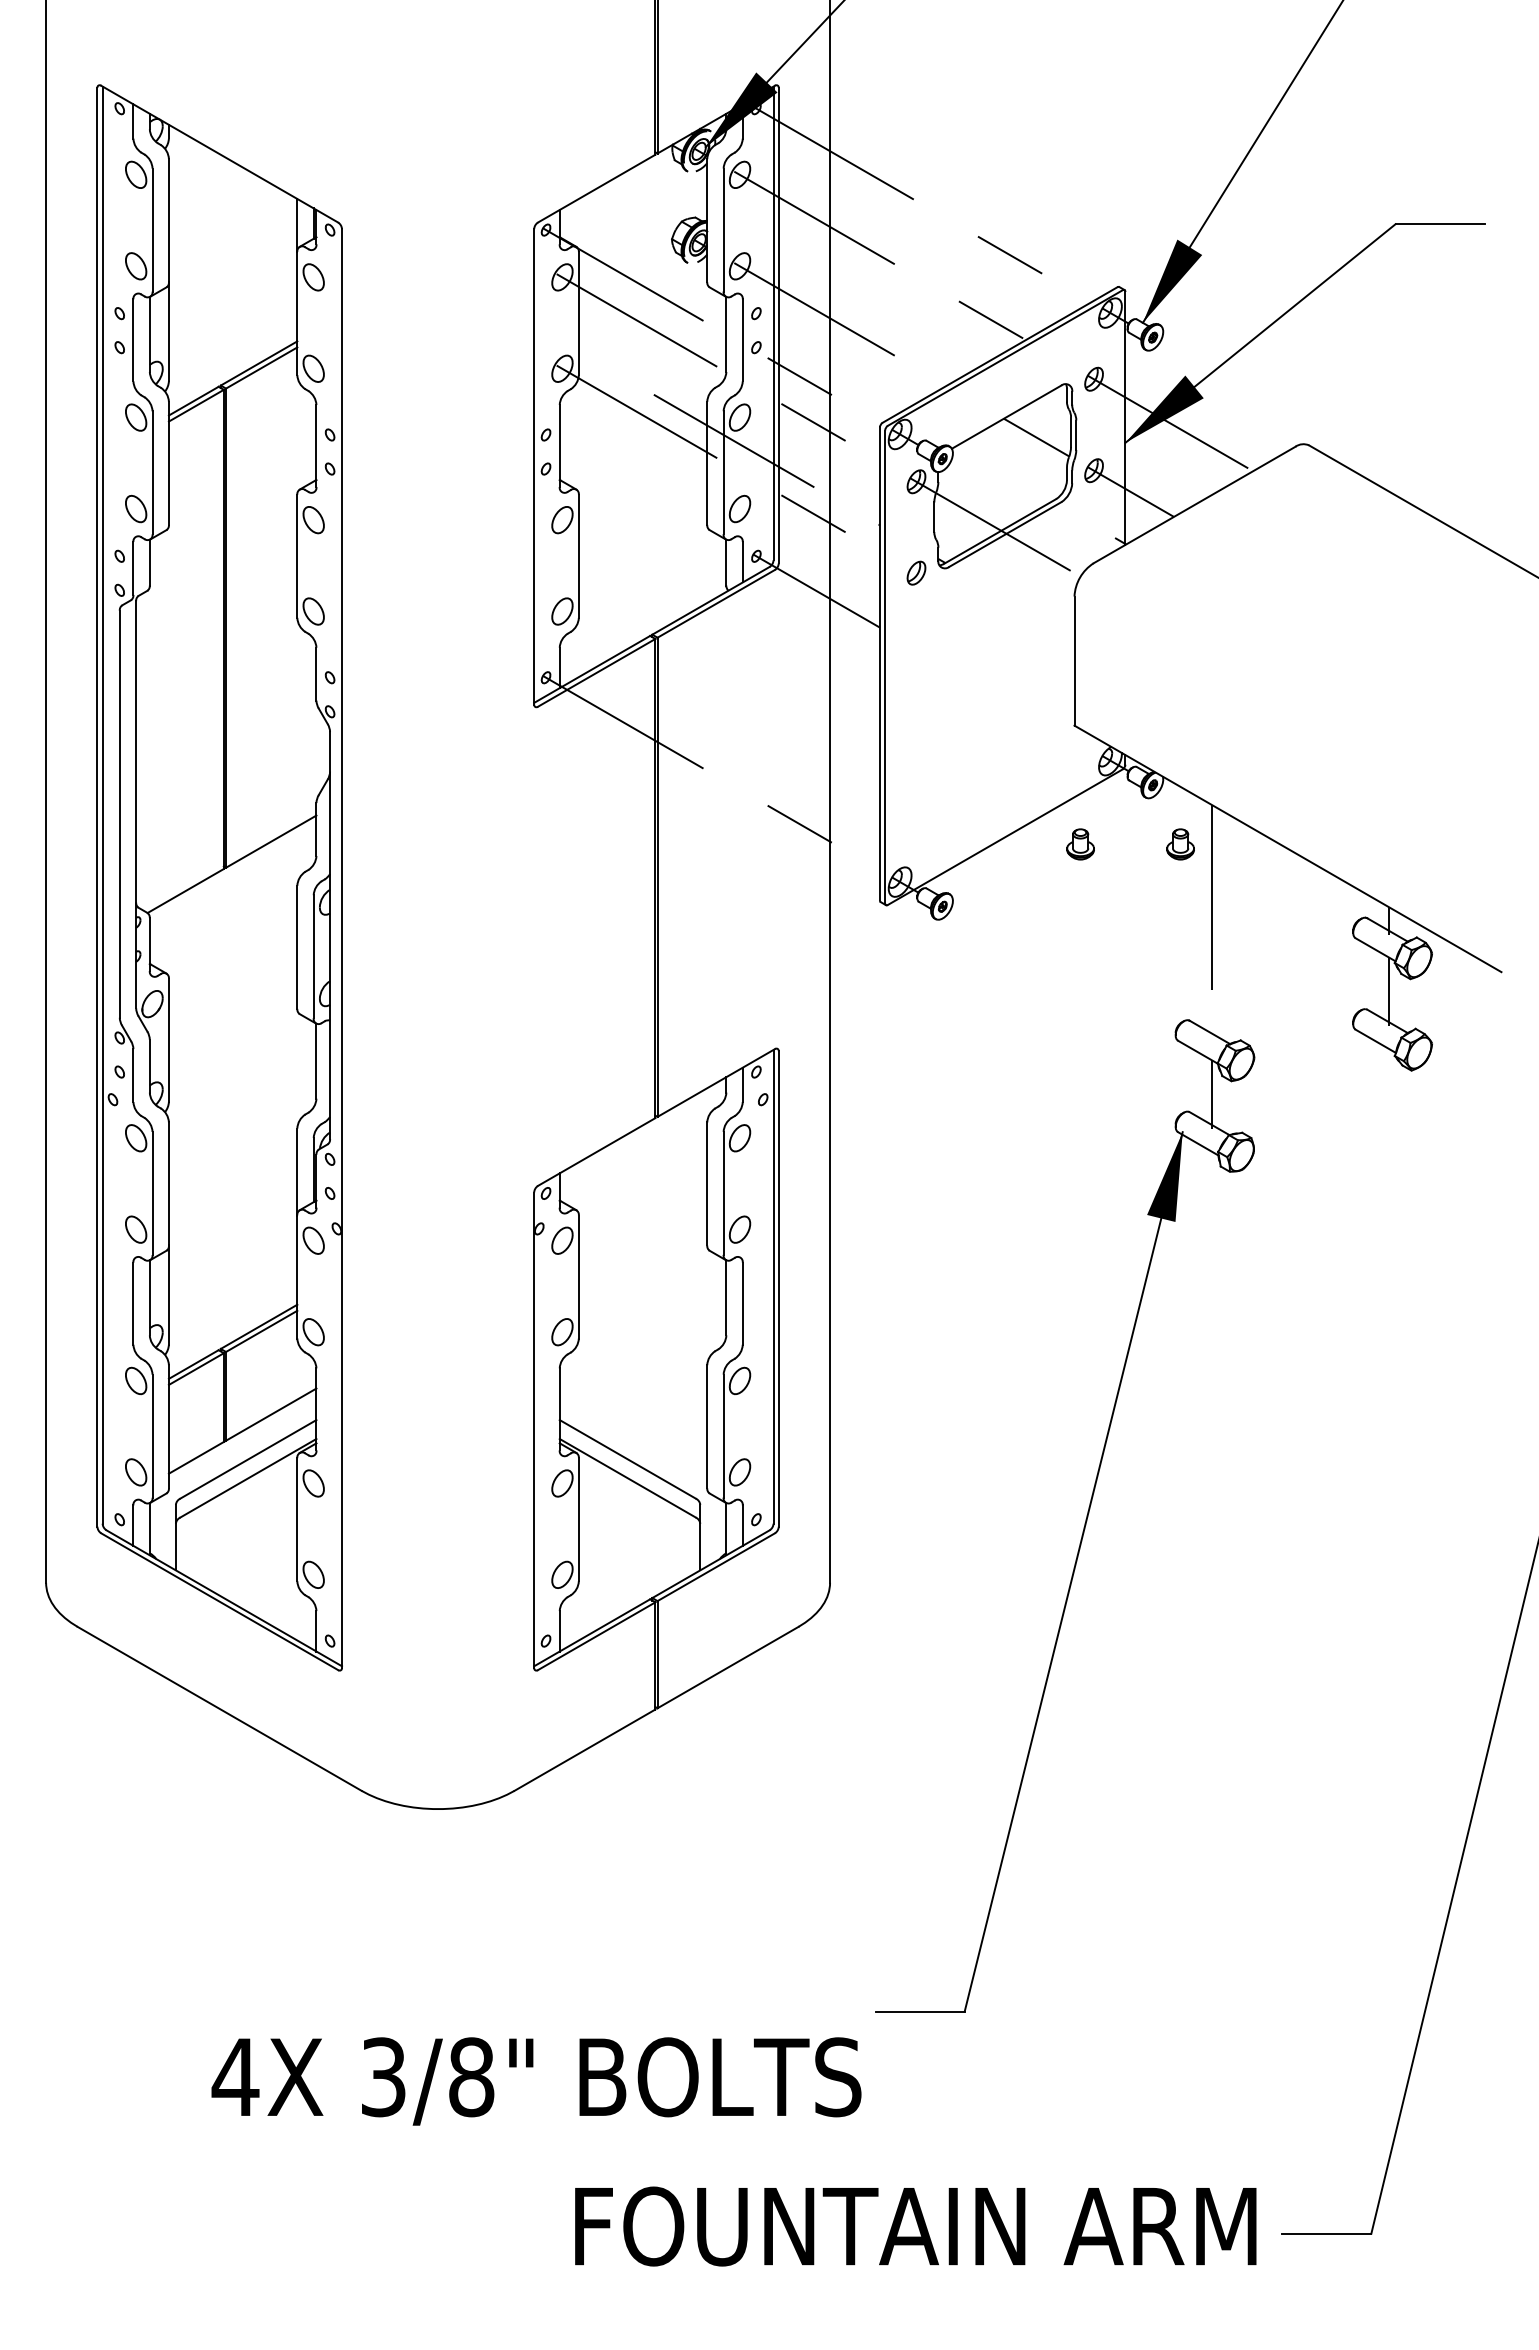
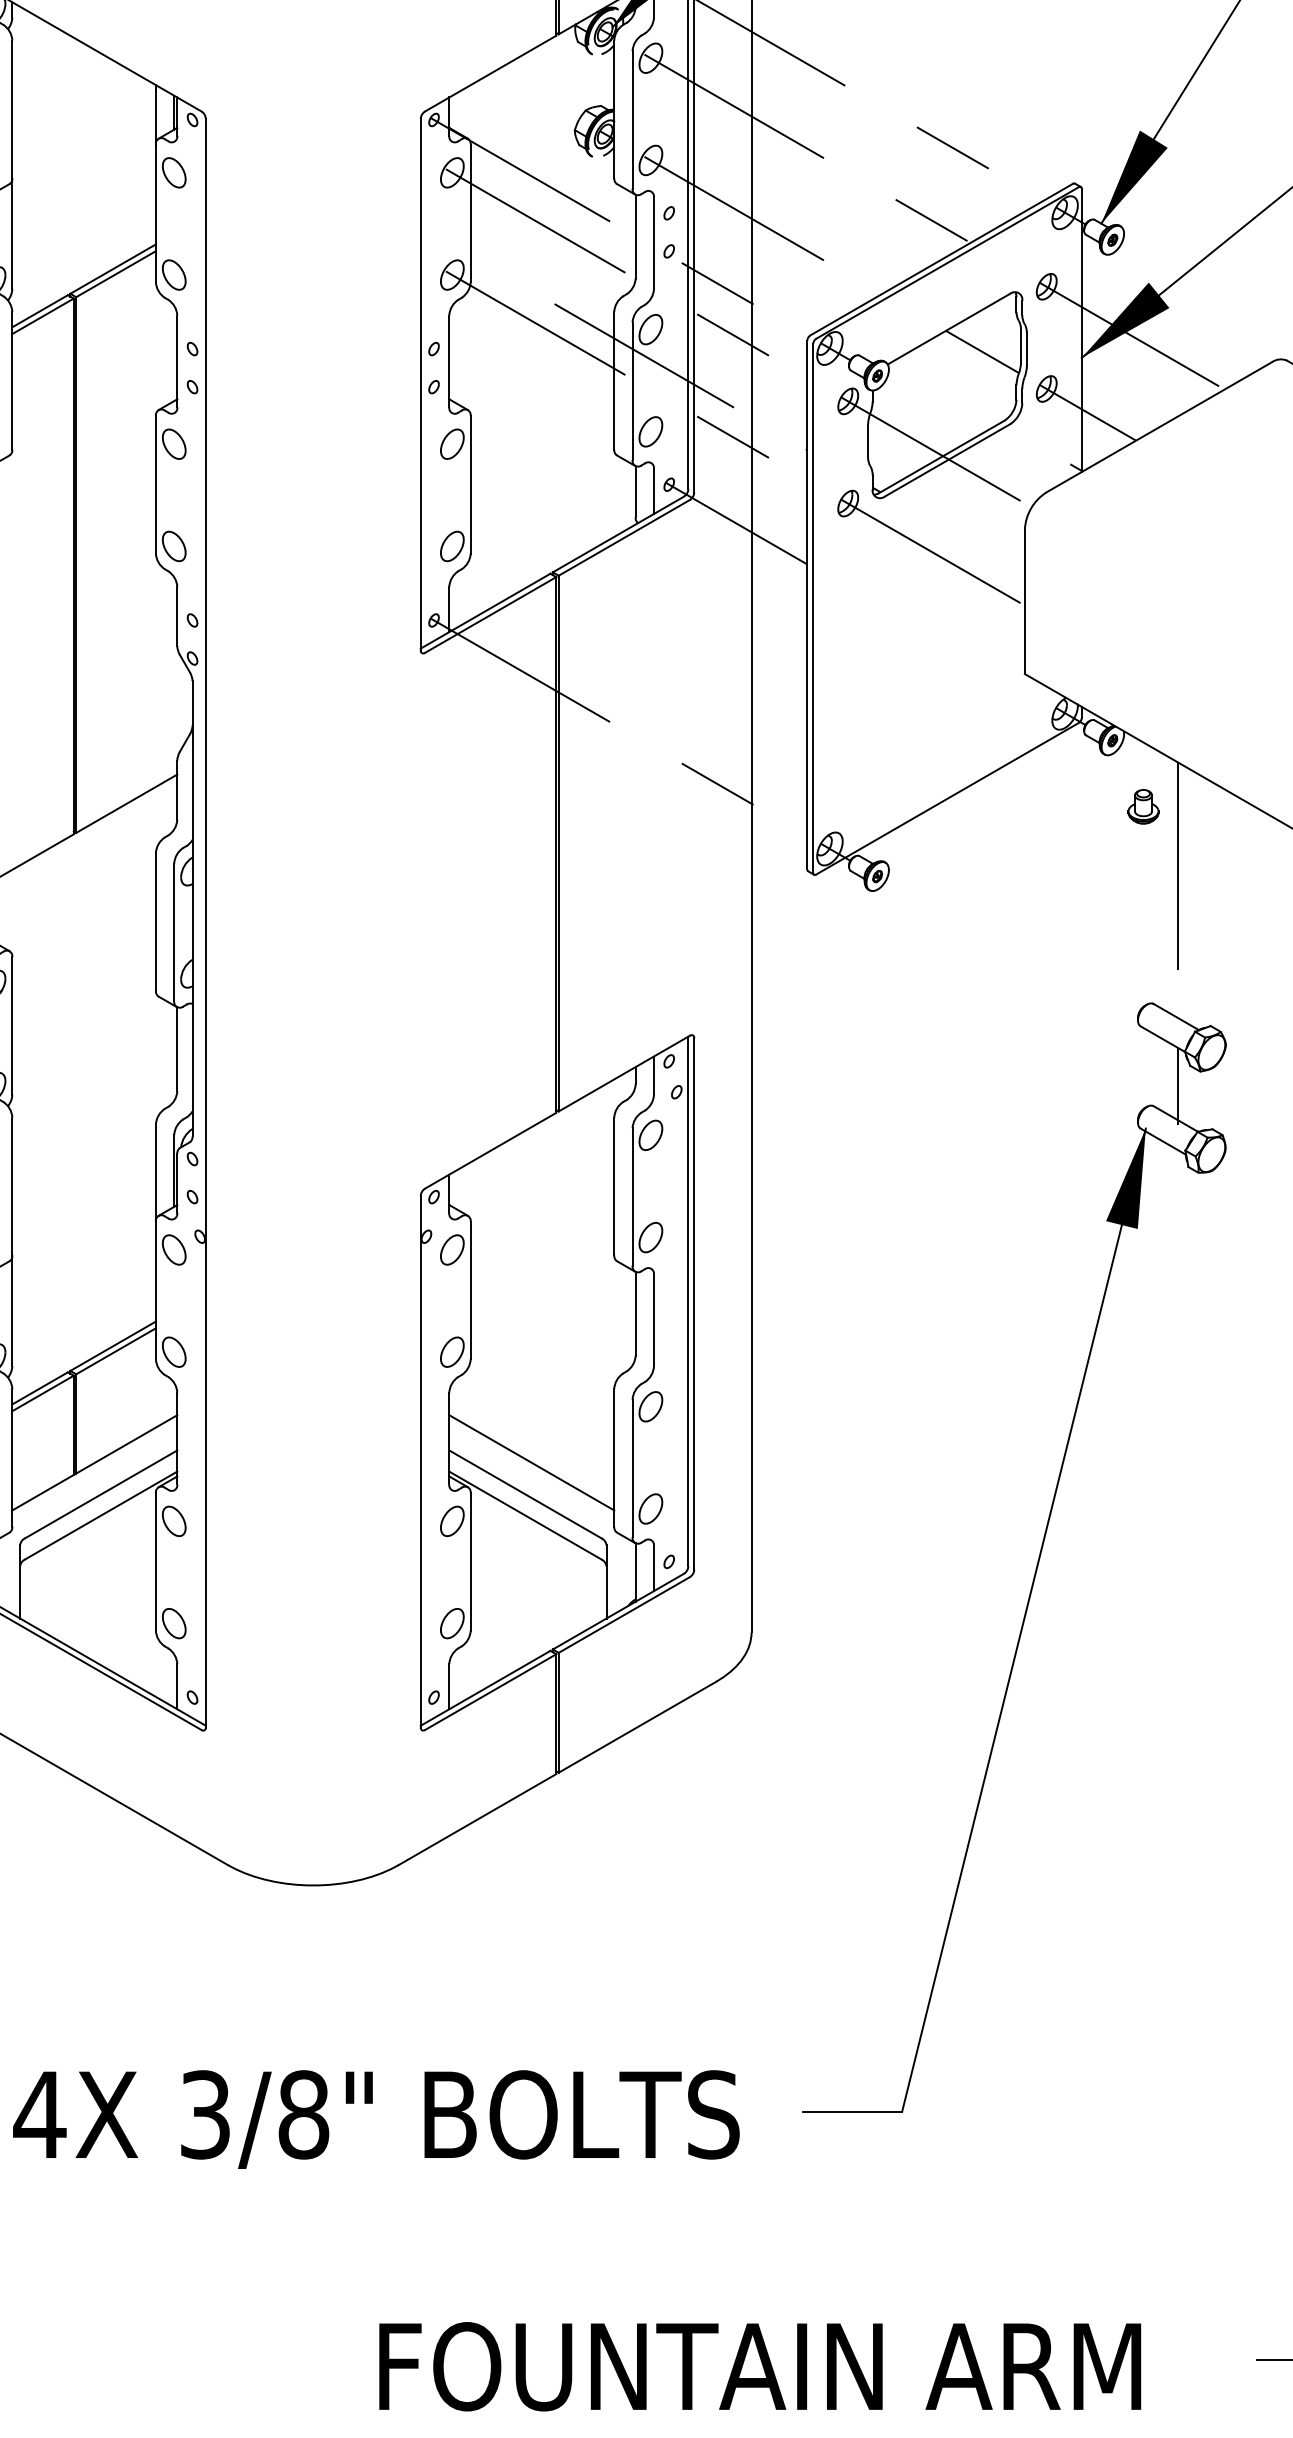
line: (992, 616) -> (933, 552), added
part: (1080, 844) -> (1031, 806), removed
line: (633, 1430) -> (531, 1462), added
text: (536, 2081) -> (376, 2119), moved
text: (915, 2226) -> (759, 2366), moved

